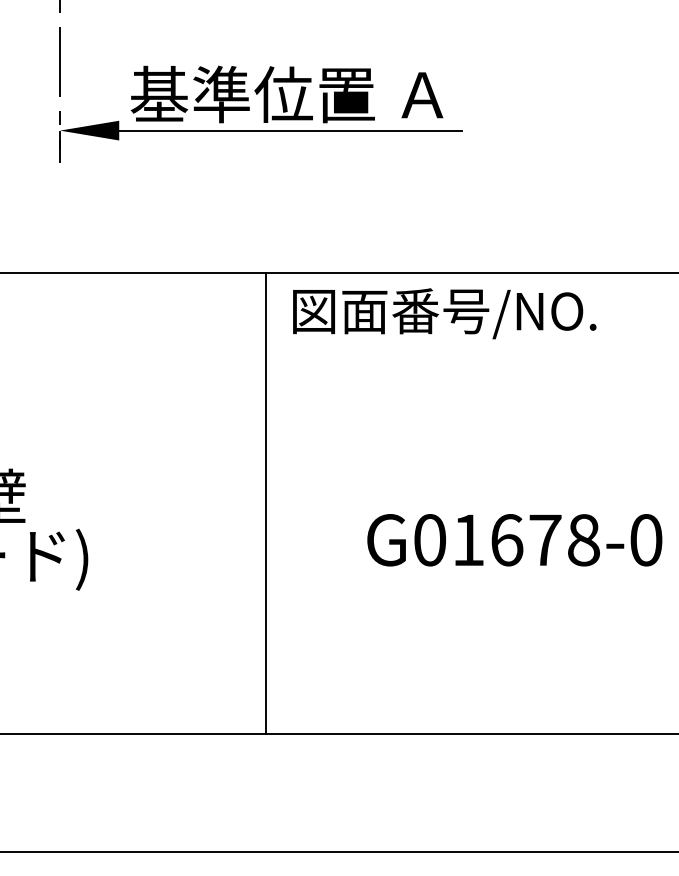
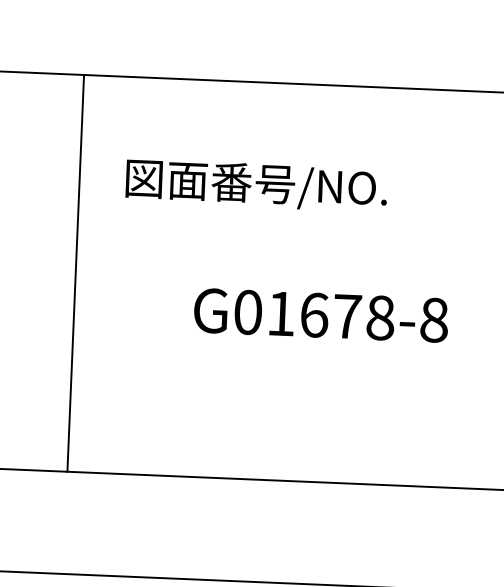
text: (444, 313) -> (256, 185), moved
line: (266, 502) -> (76, 272), moved
text: (646, 540) -> (434, 320), G01678-0 -> G01678-8

